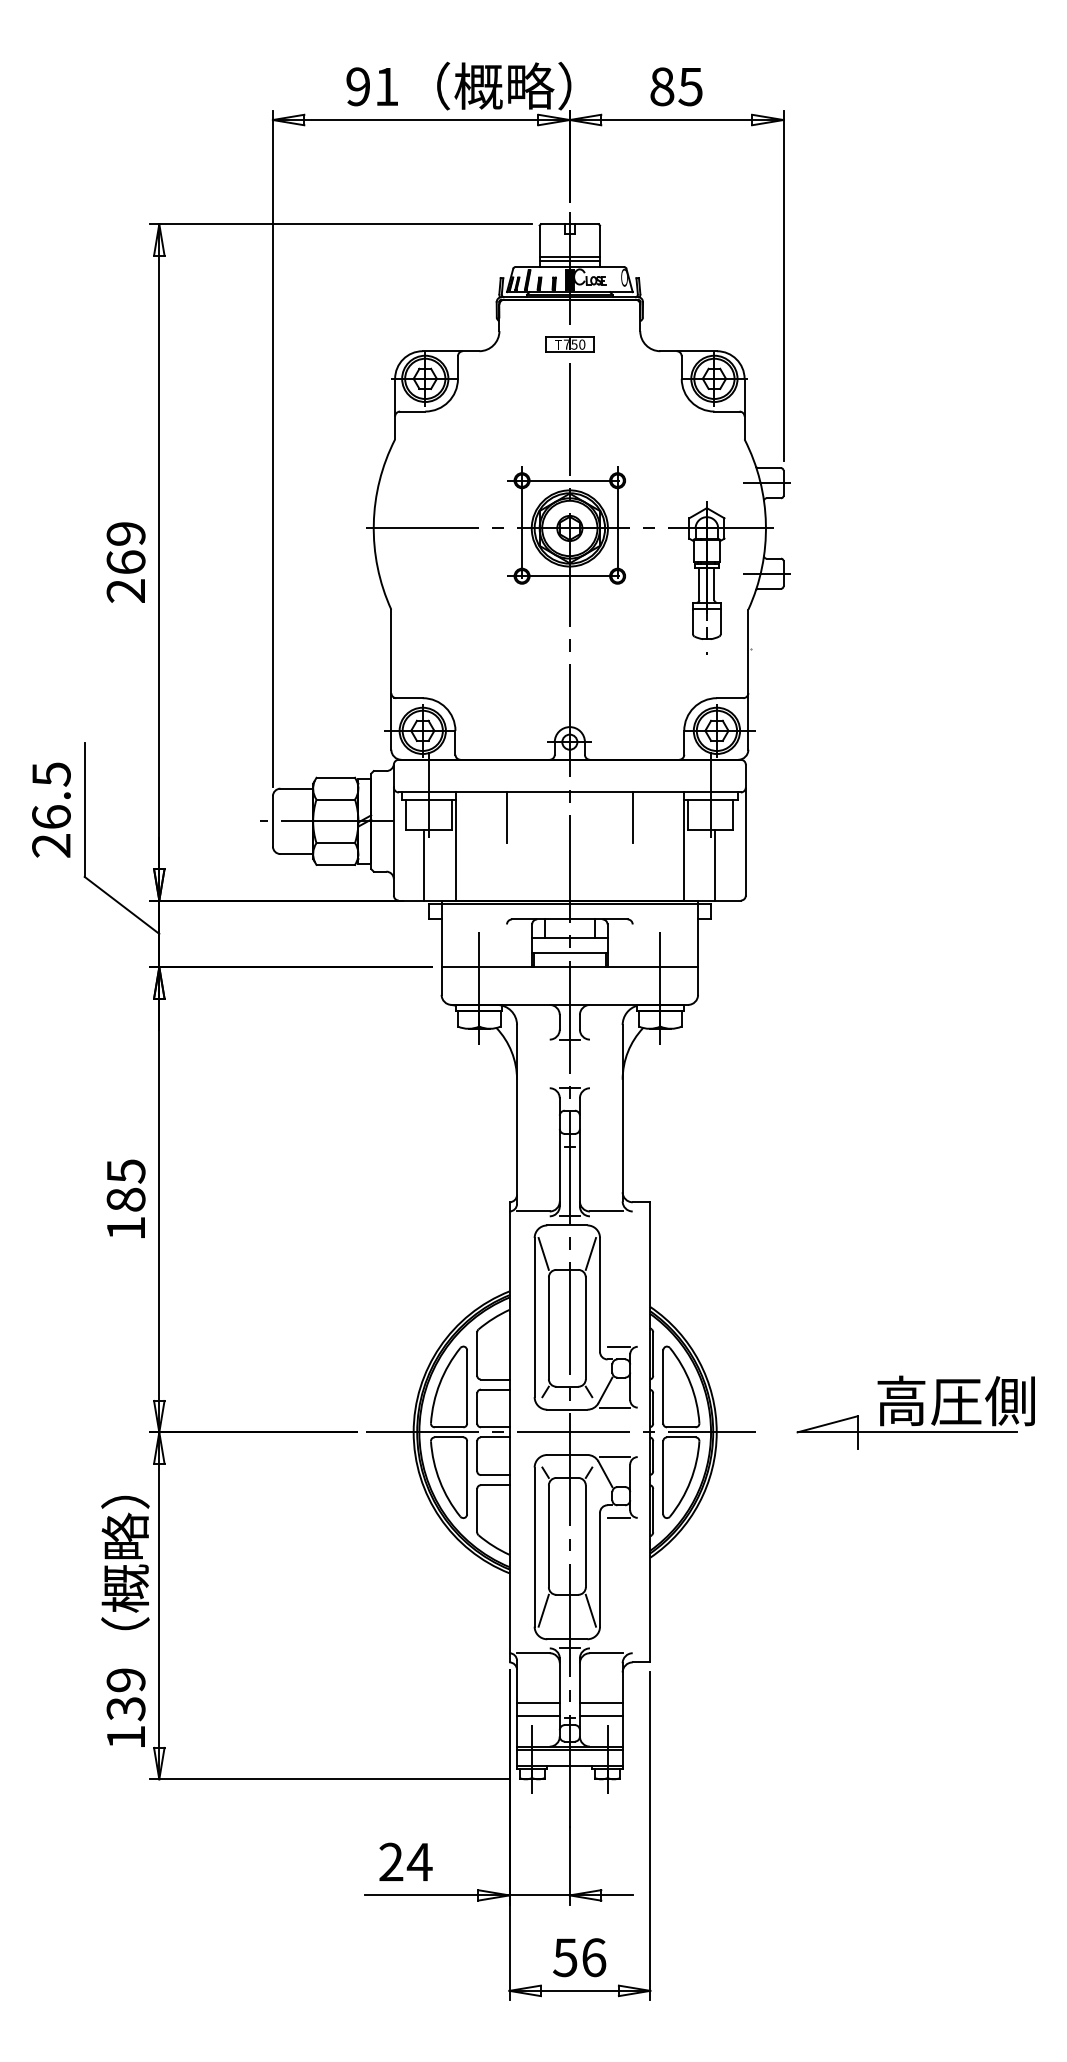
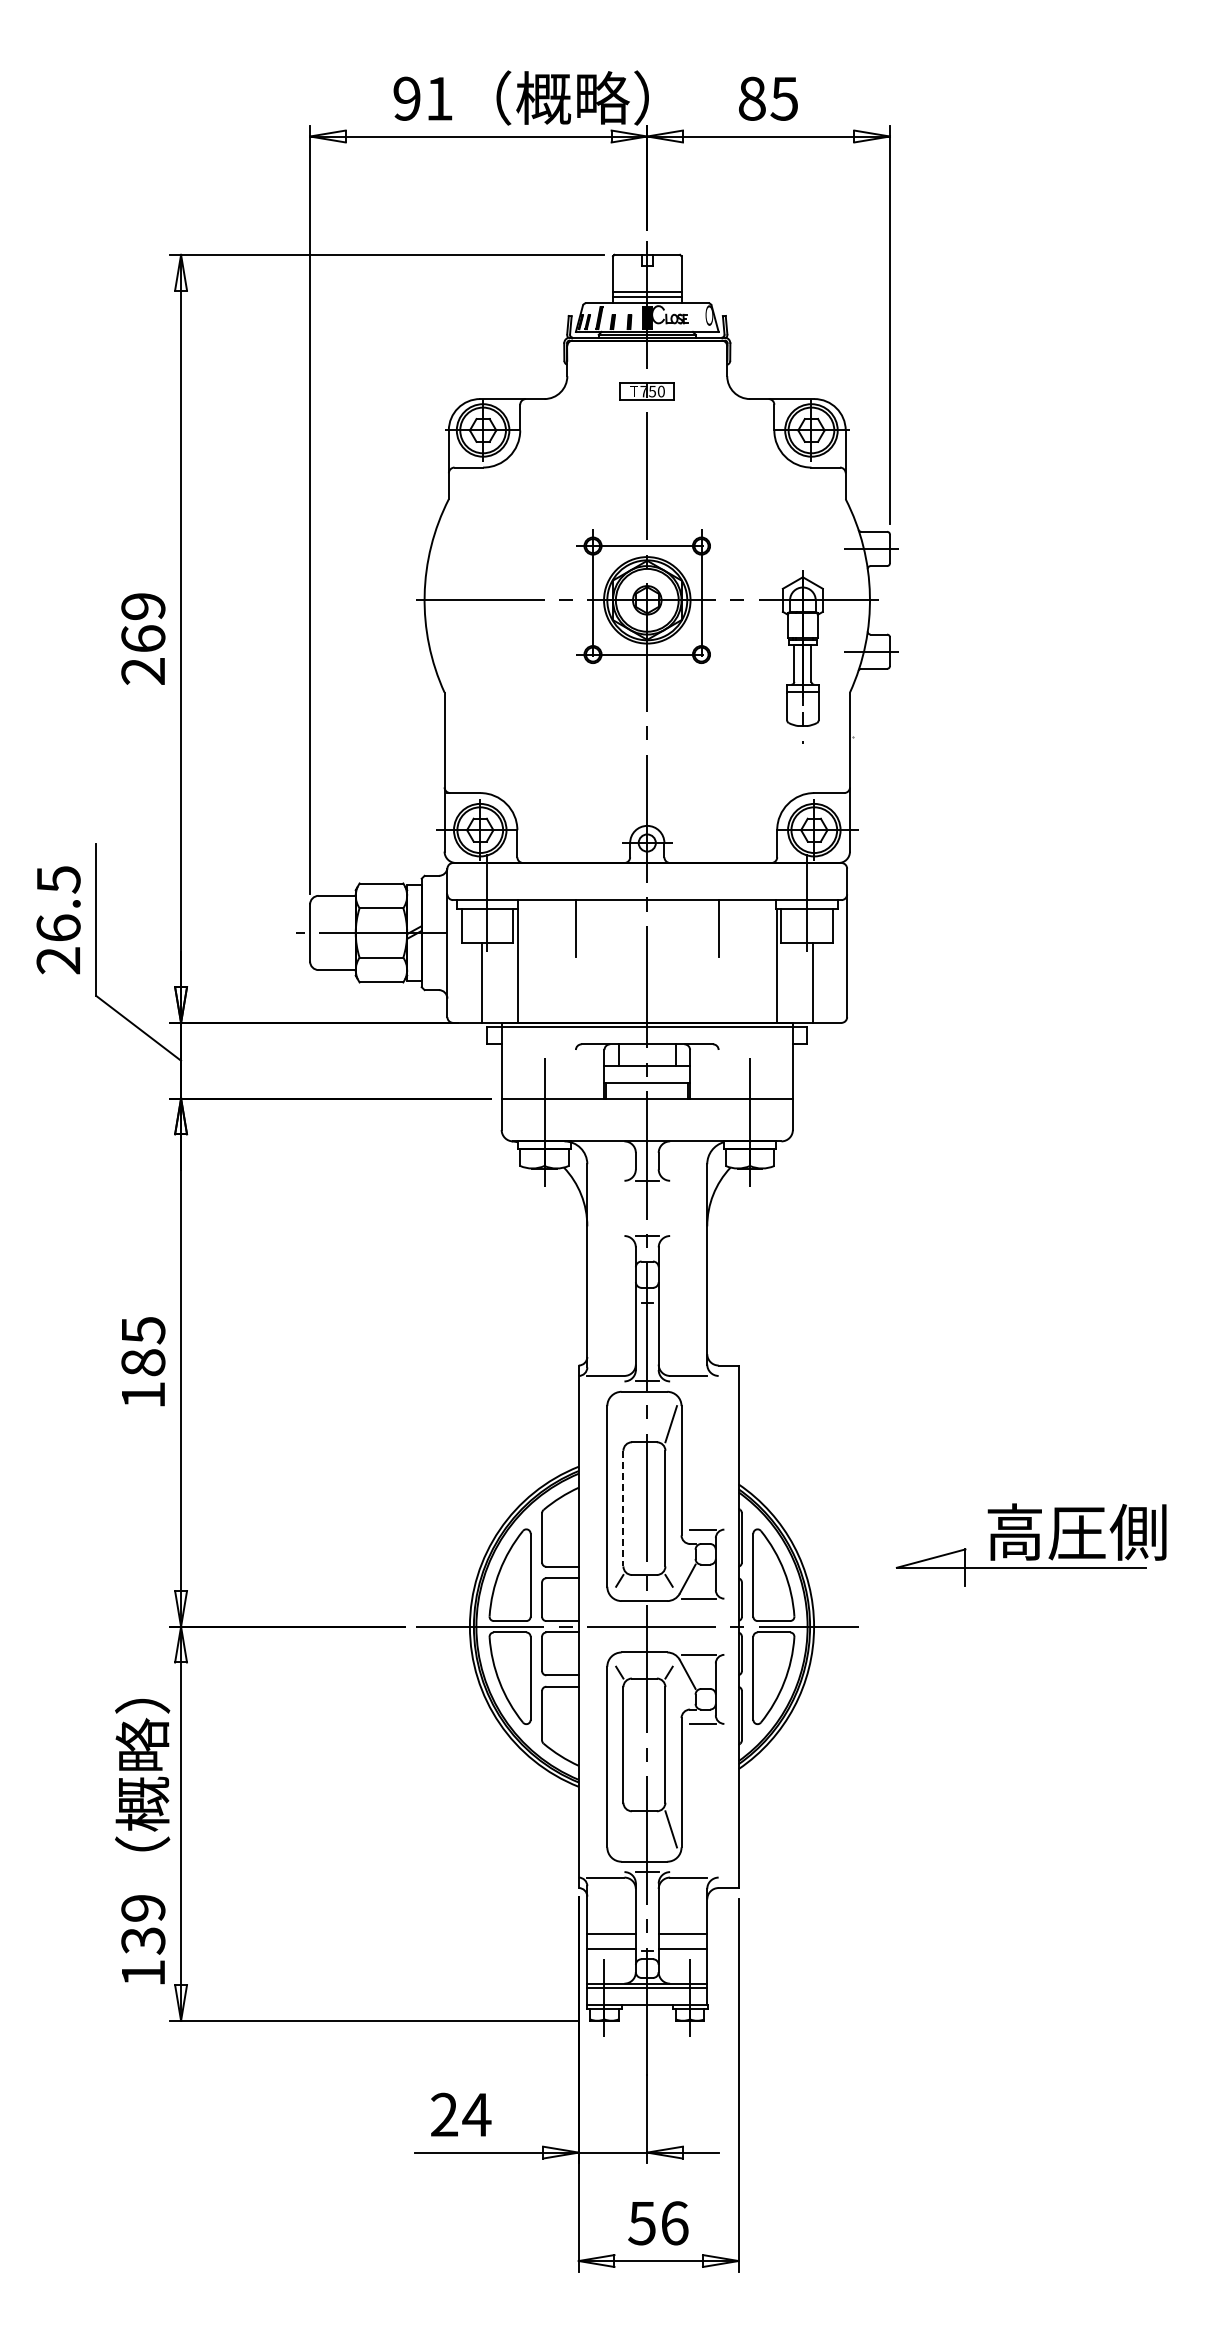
line: (543, 1254) -> (617, 1424), removed
line: (548, 1328) -> (623, 1508), solid -> dashed
part: (915, 1411) -> (1030, 1544), moved
line: (543, 1610) -> (617, 1829), removed

